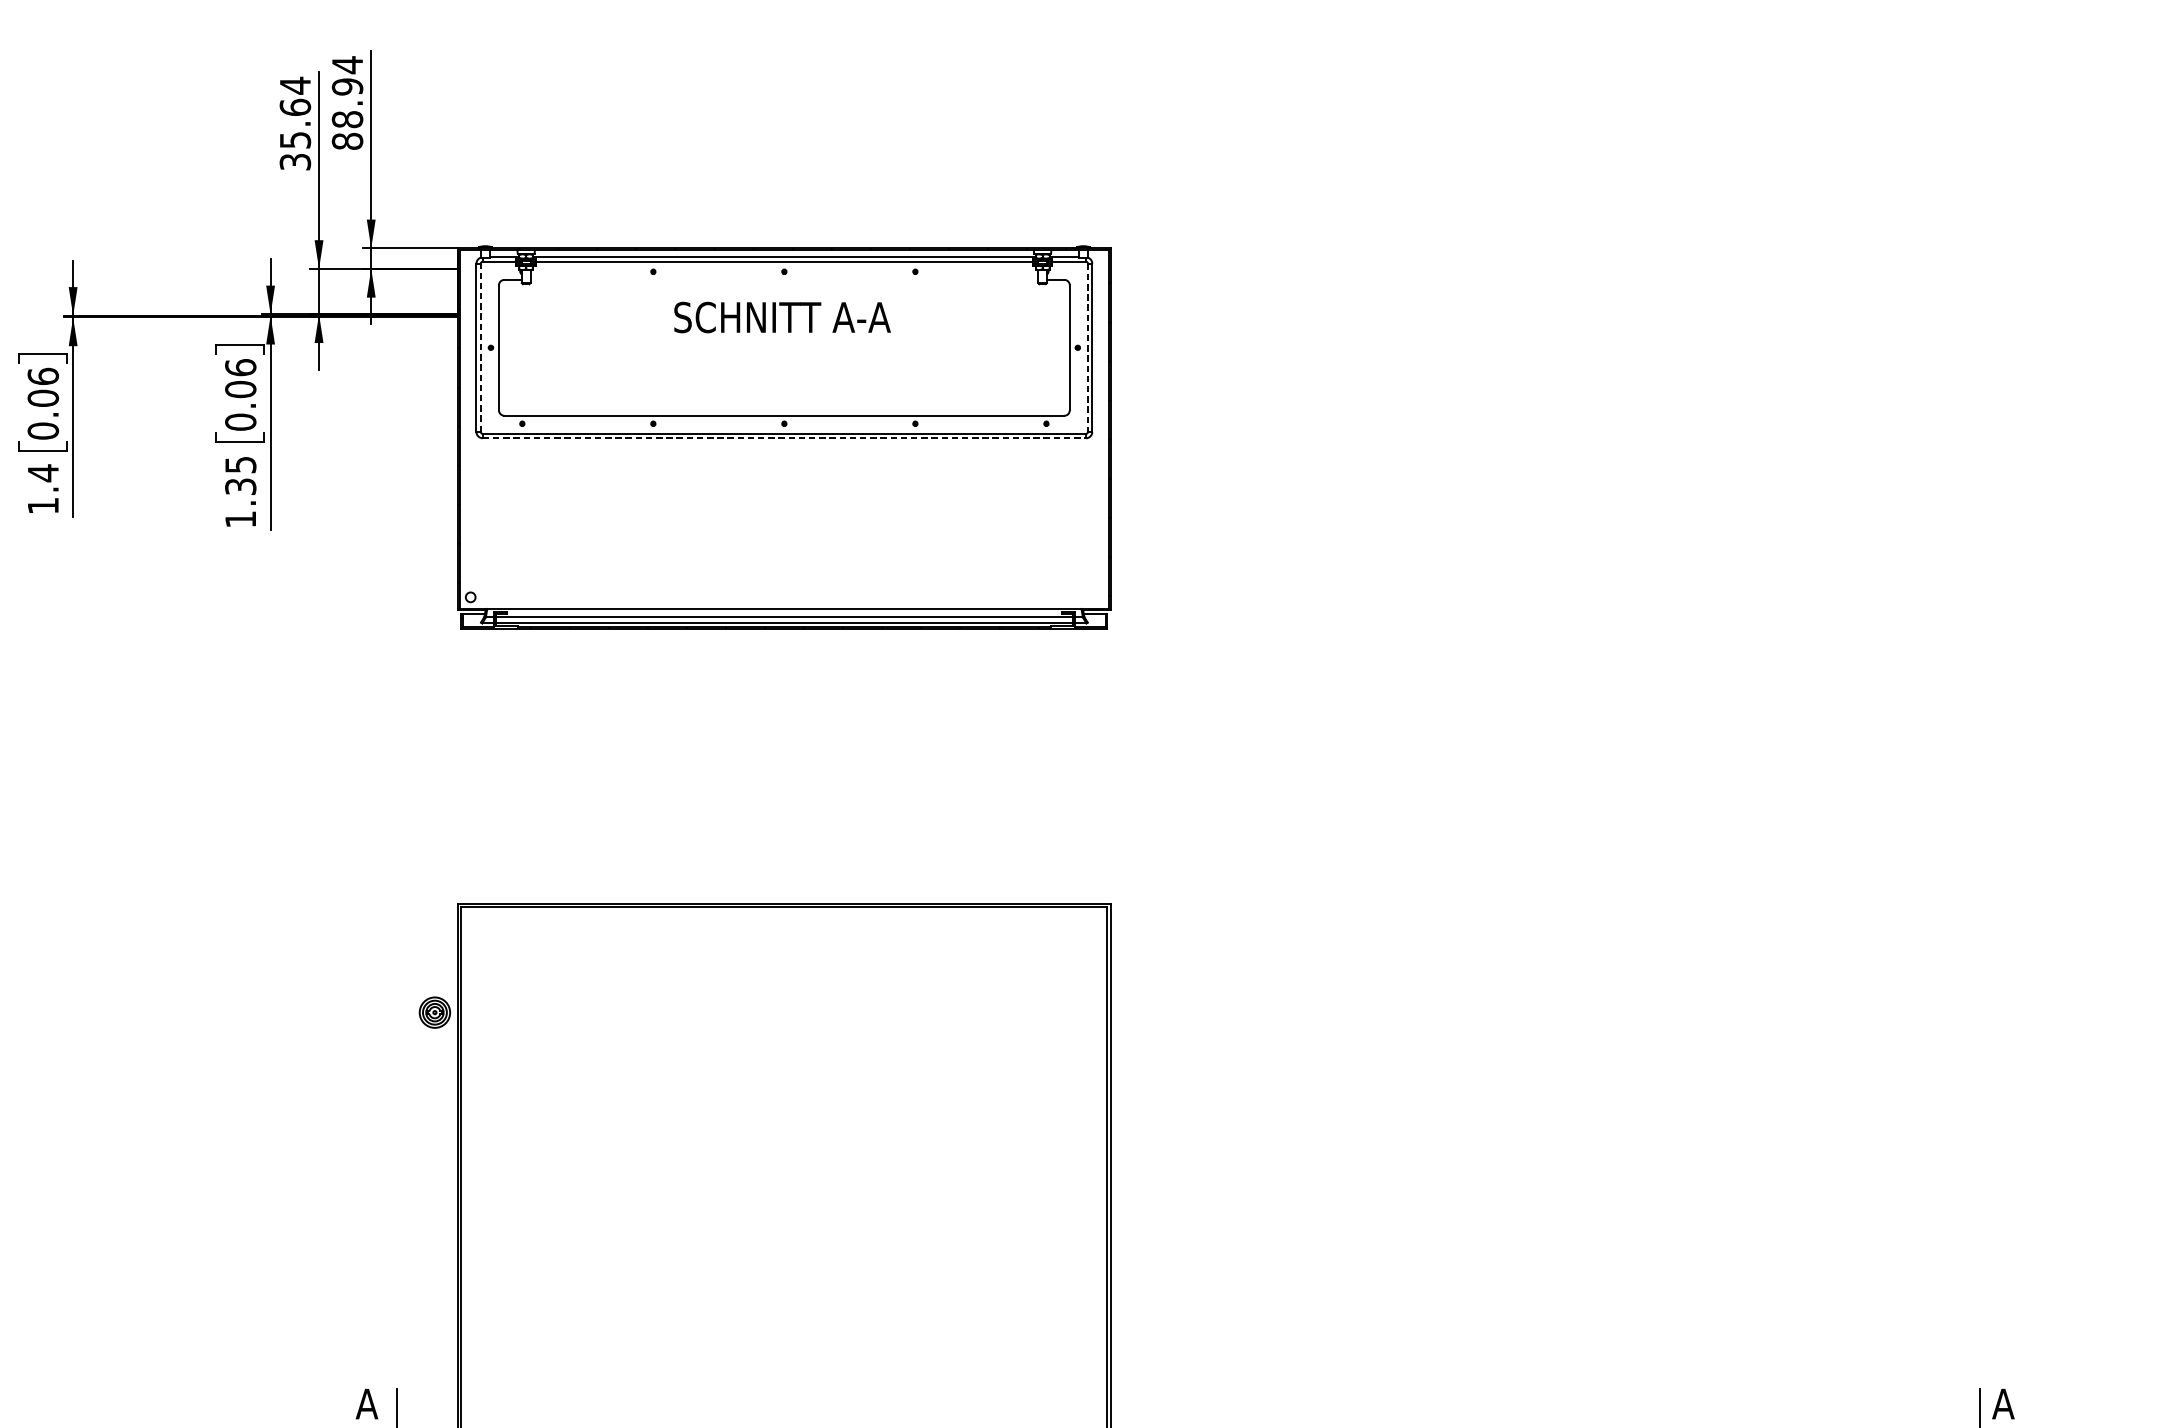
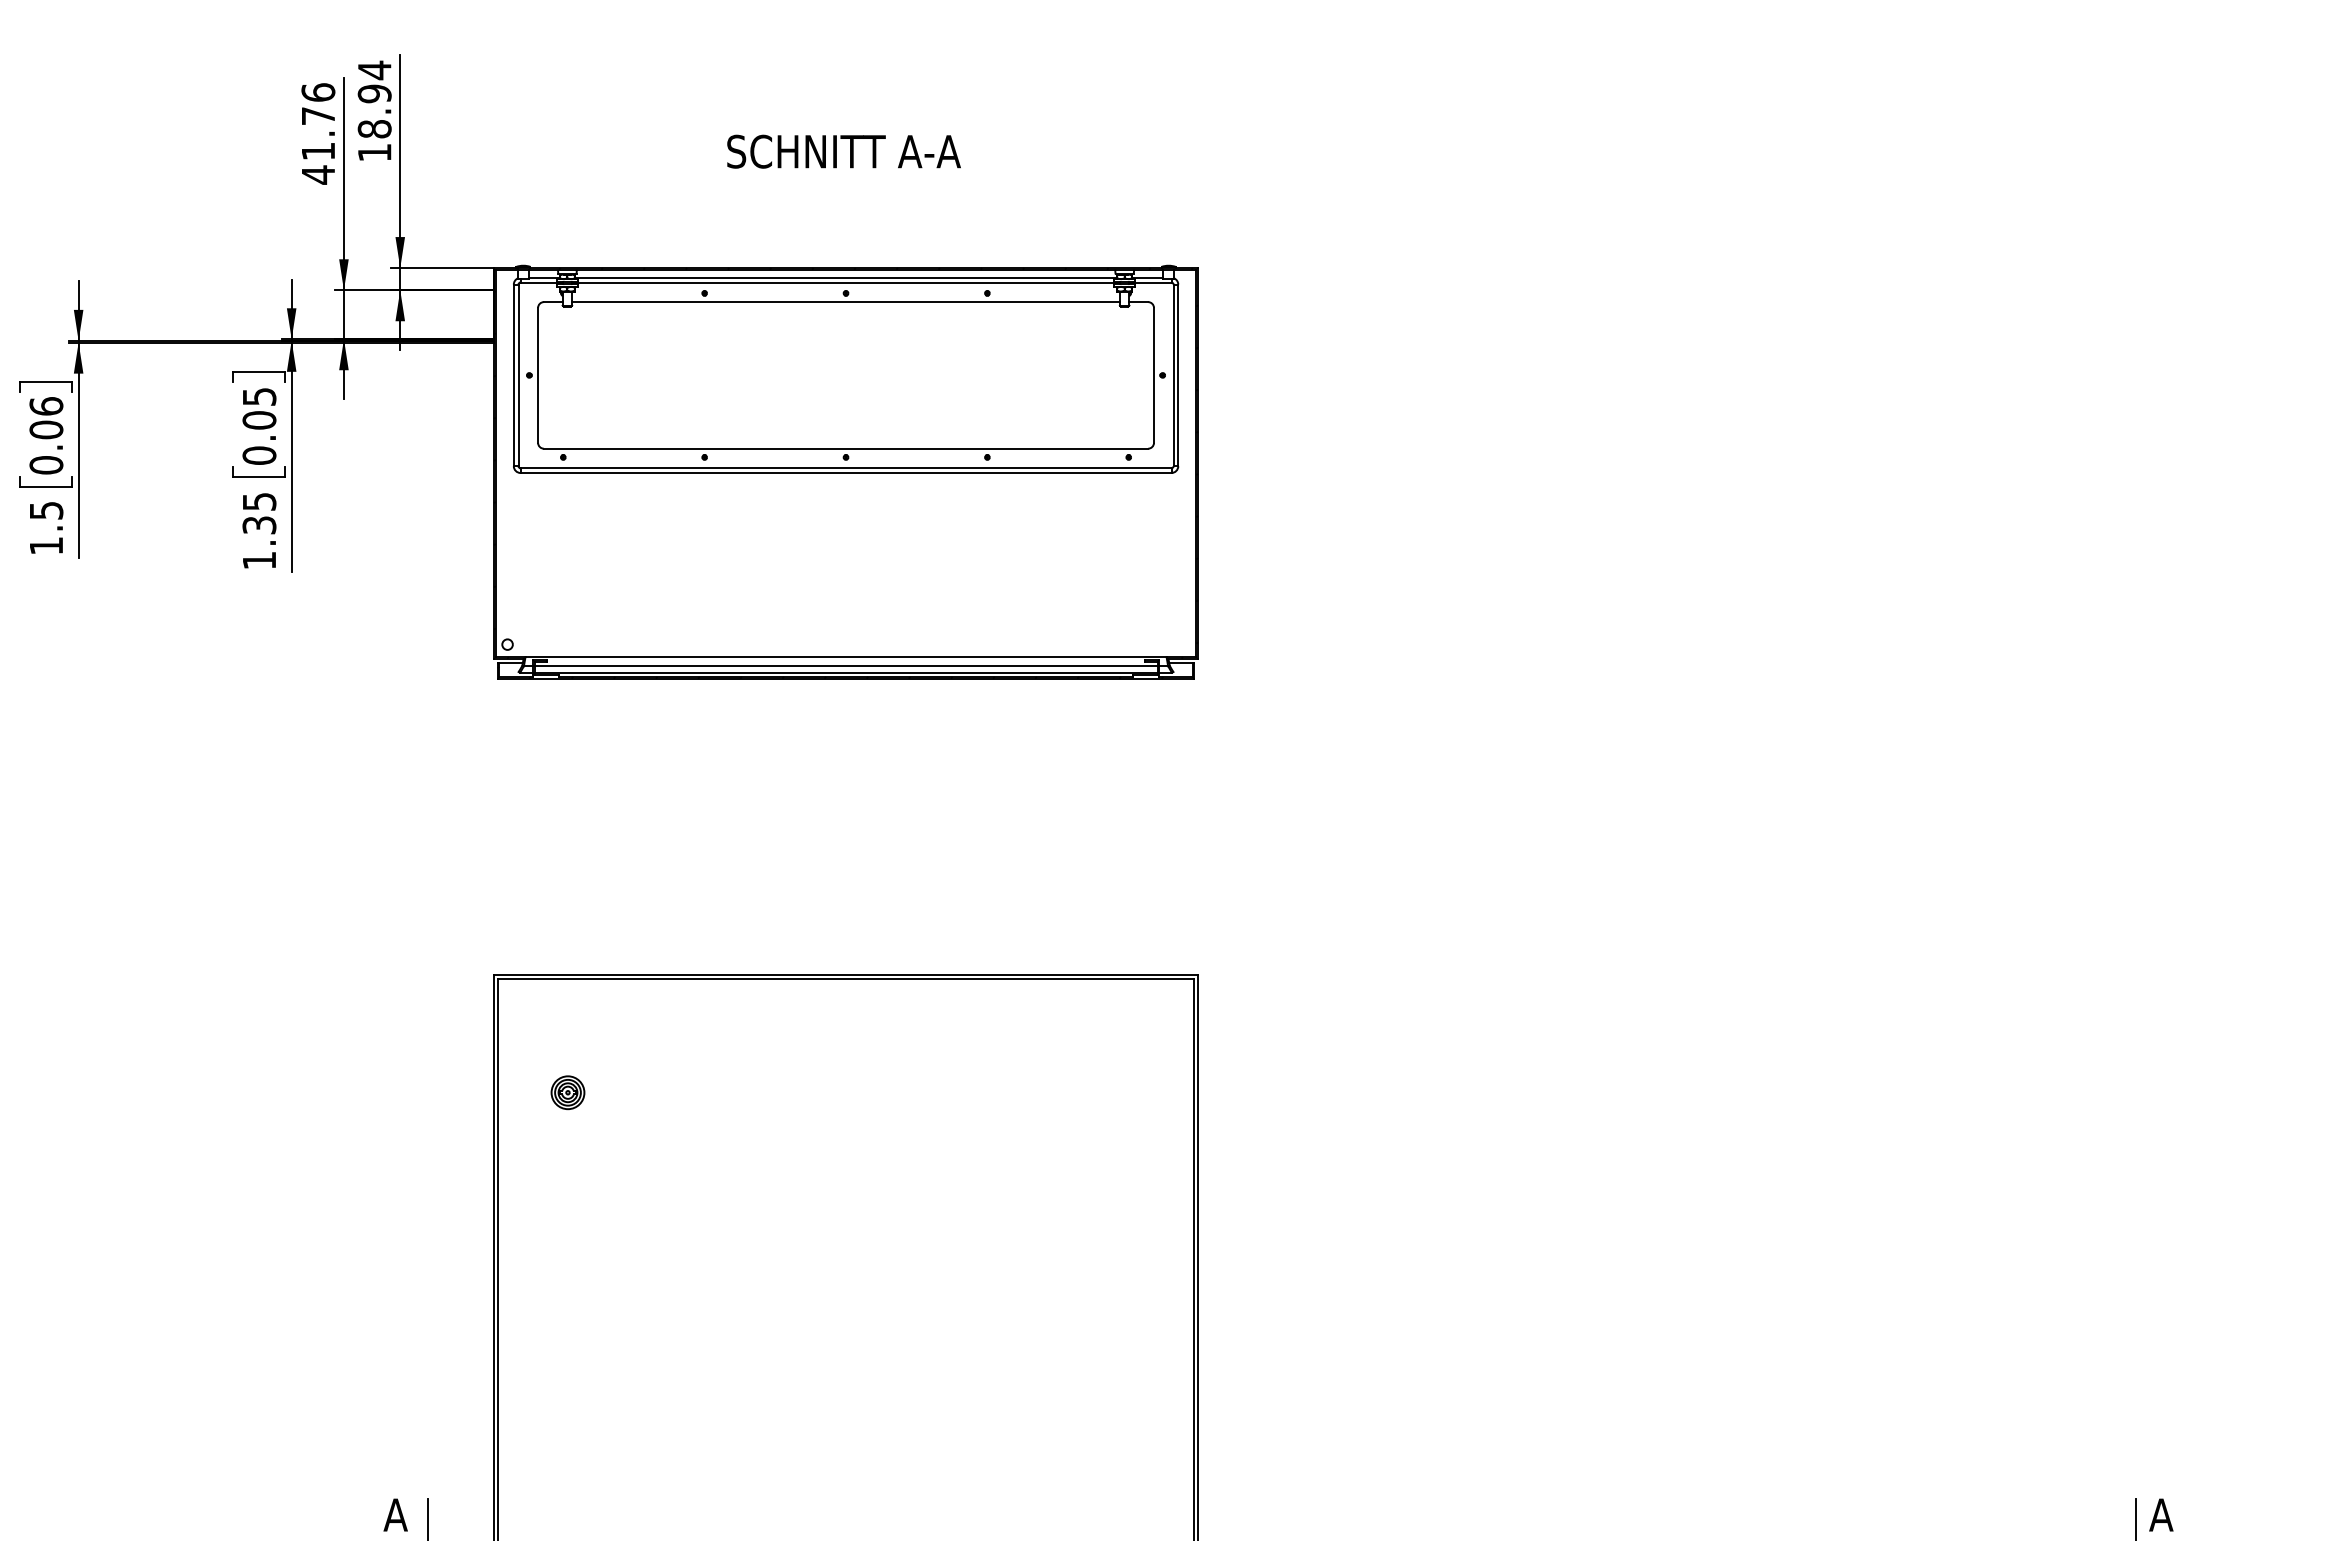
text: (295, 123) -> (318, 133), 35.64 -> 41.76
text: (347, 141) -> (374, 152), 88.94 -> 18.94
line: (783, 280) -> (845, 302), added
text: (782, 317) -> (843, 151), moved
line: (480, 347) -> (518, 375), dashed -> solid
line: (1087, 347) -> (1173, 375), dashed -> solid
text: (240, 367) -> (259, 396), 0.06 -> 0.05
line: (784, 438) -> (846, 473), dashed -> solid
text: (43, 473) -> (46, 510), 1.4 -> 1.5
part: (434, 1012) -> (567, 1092), moved

